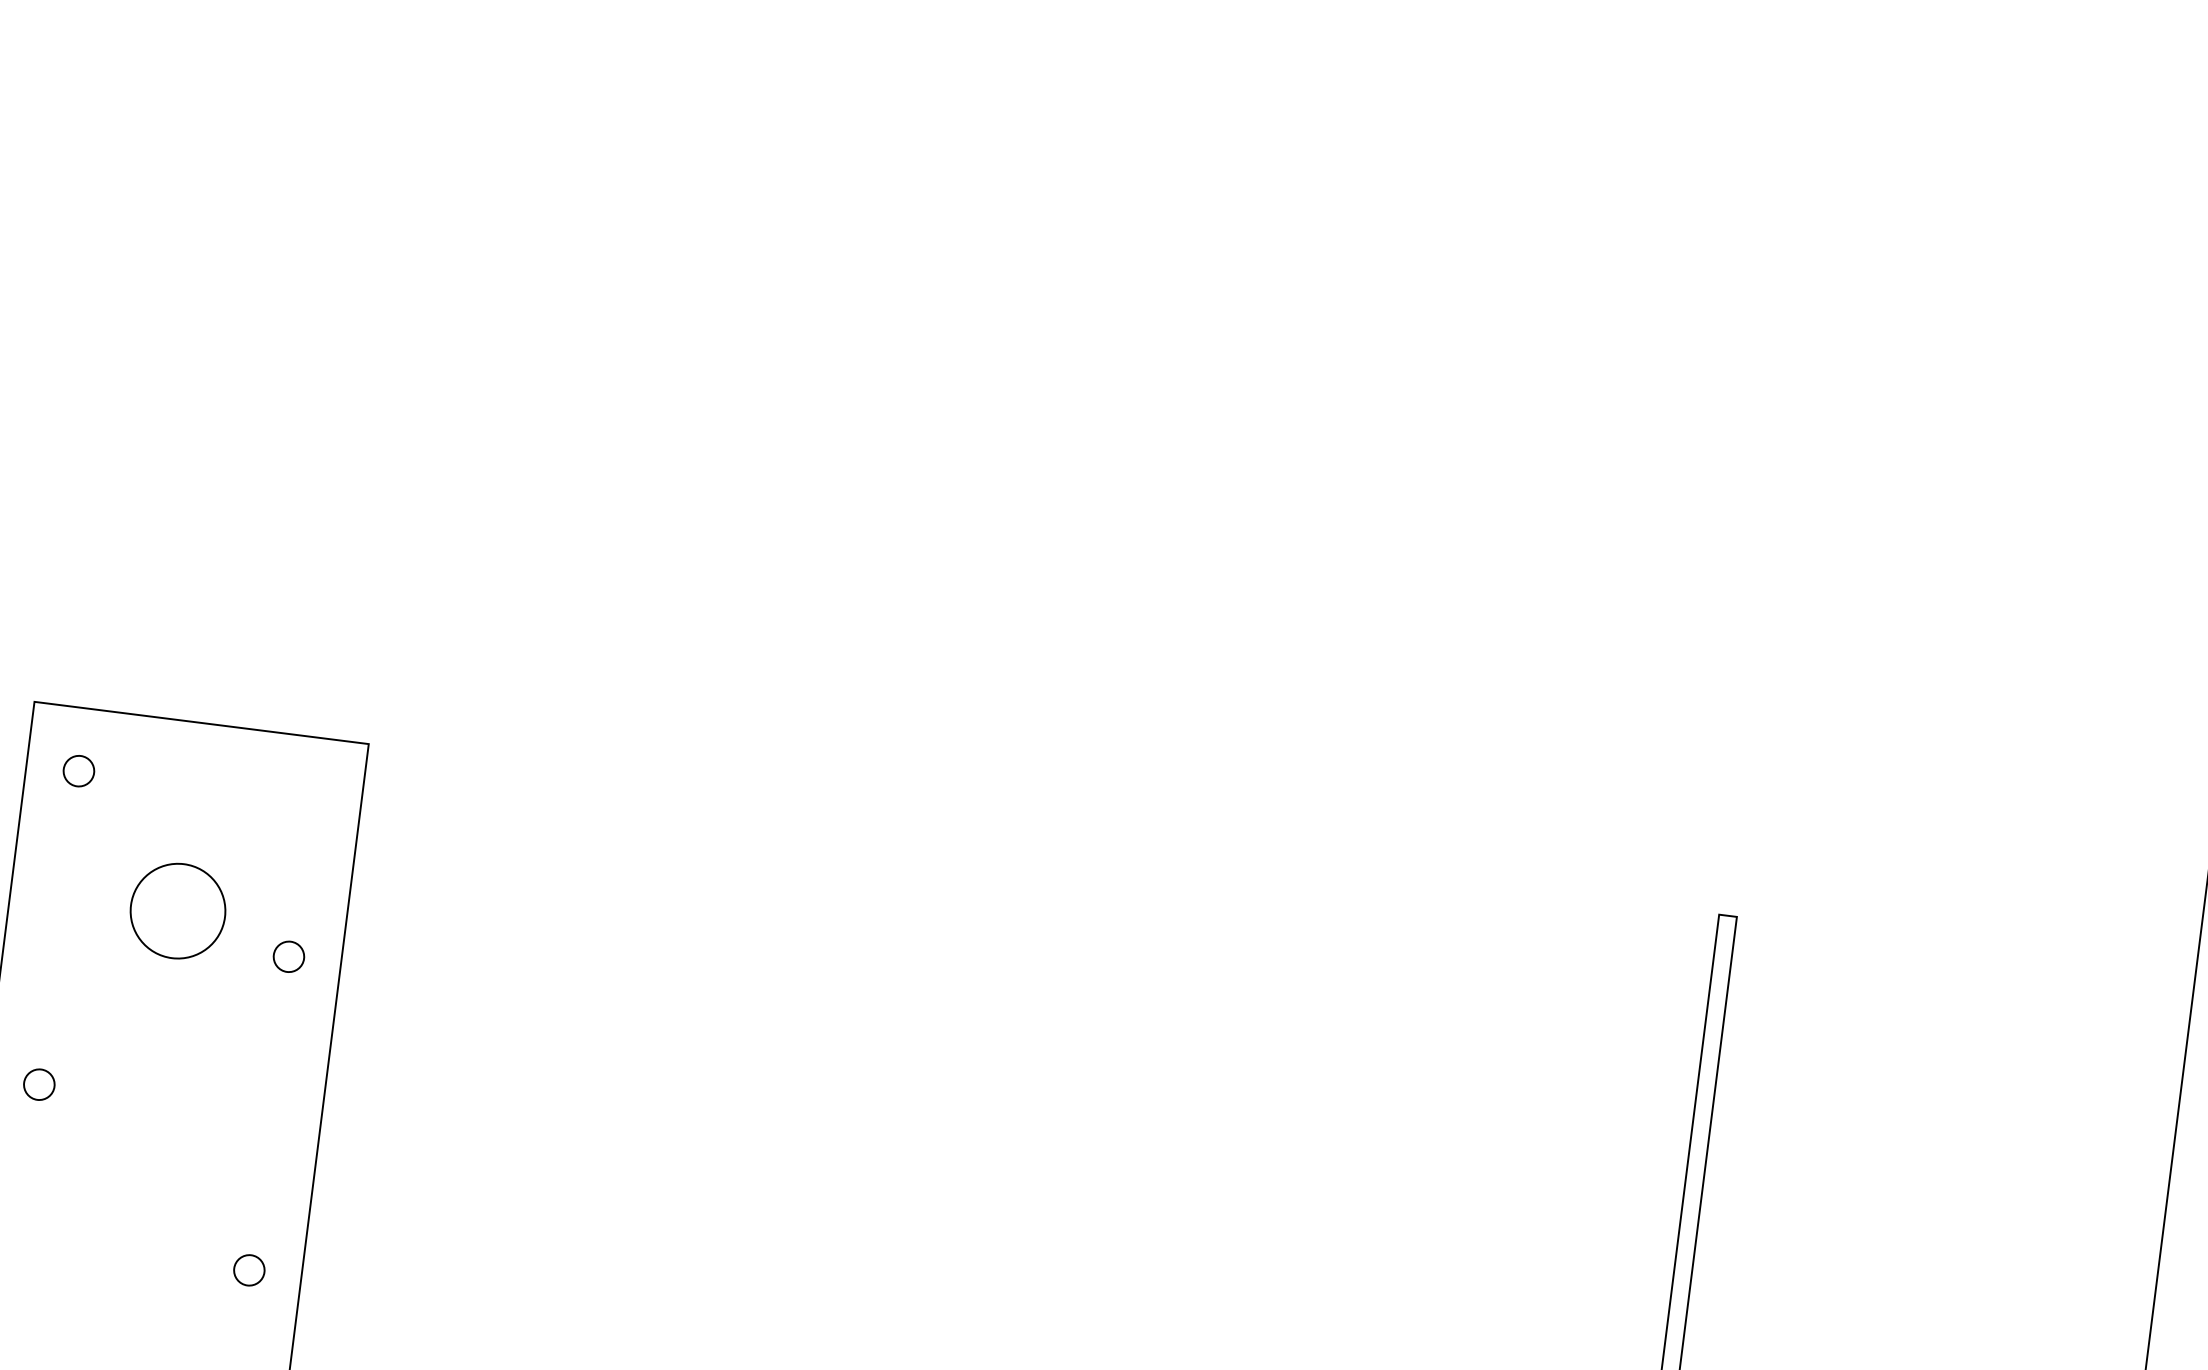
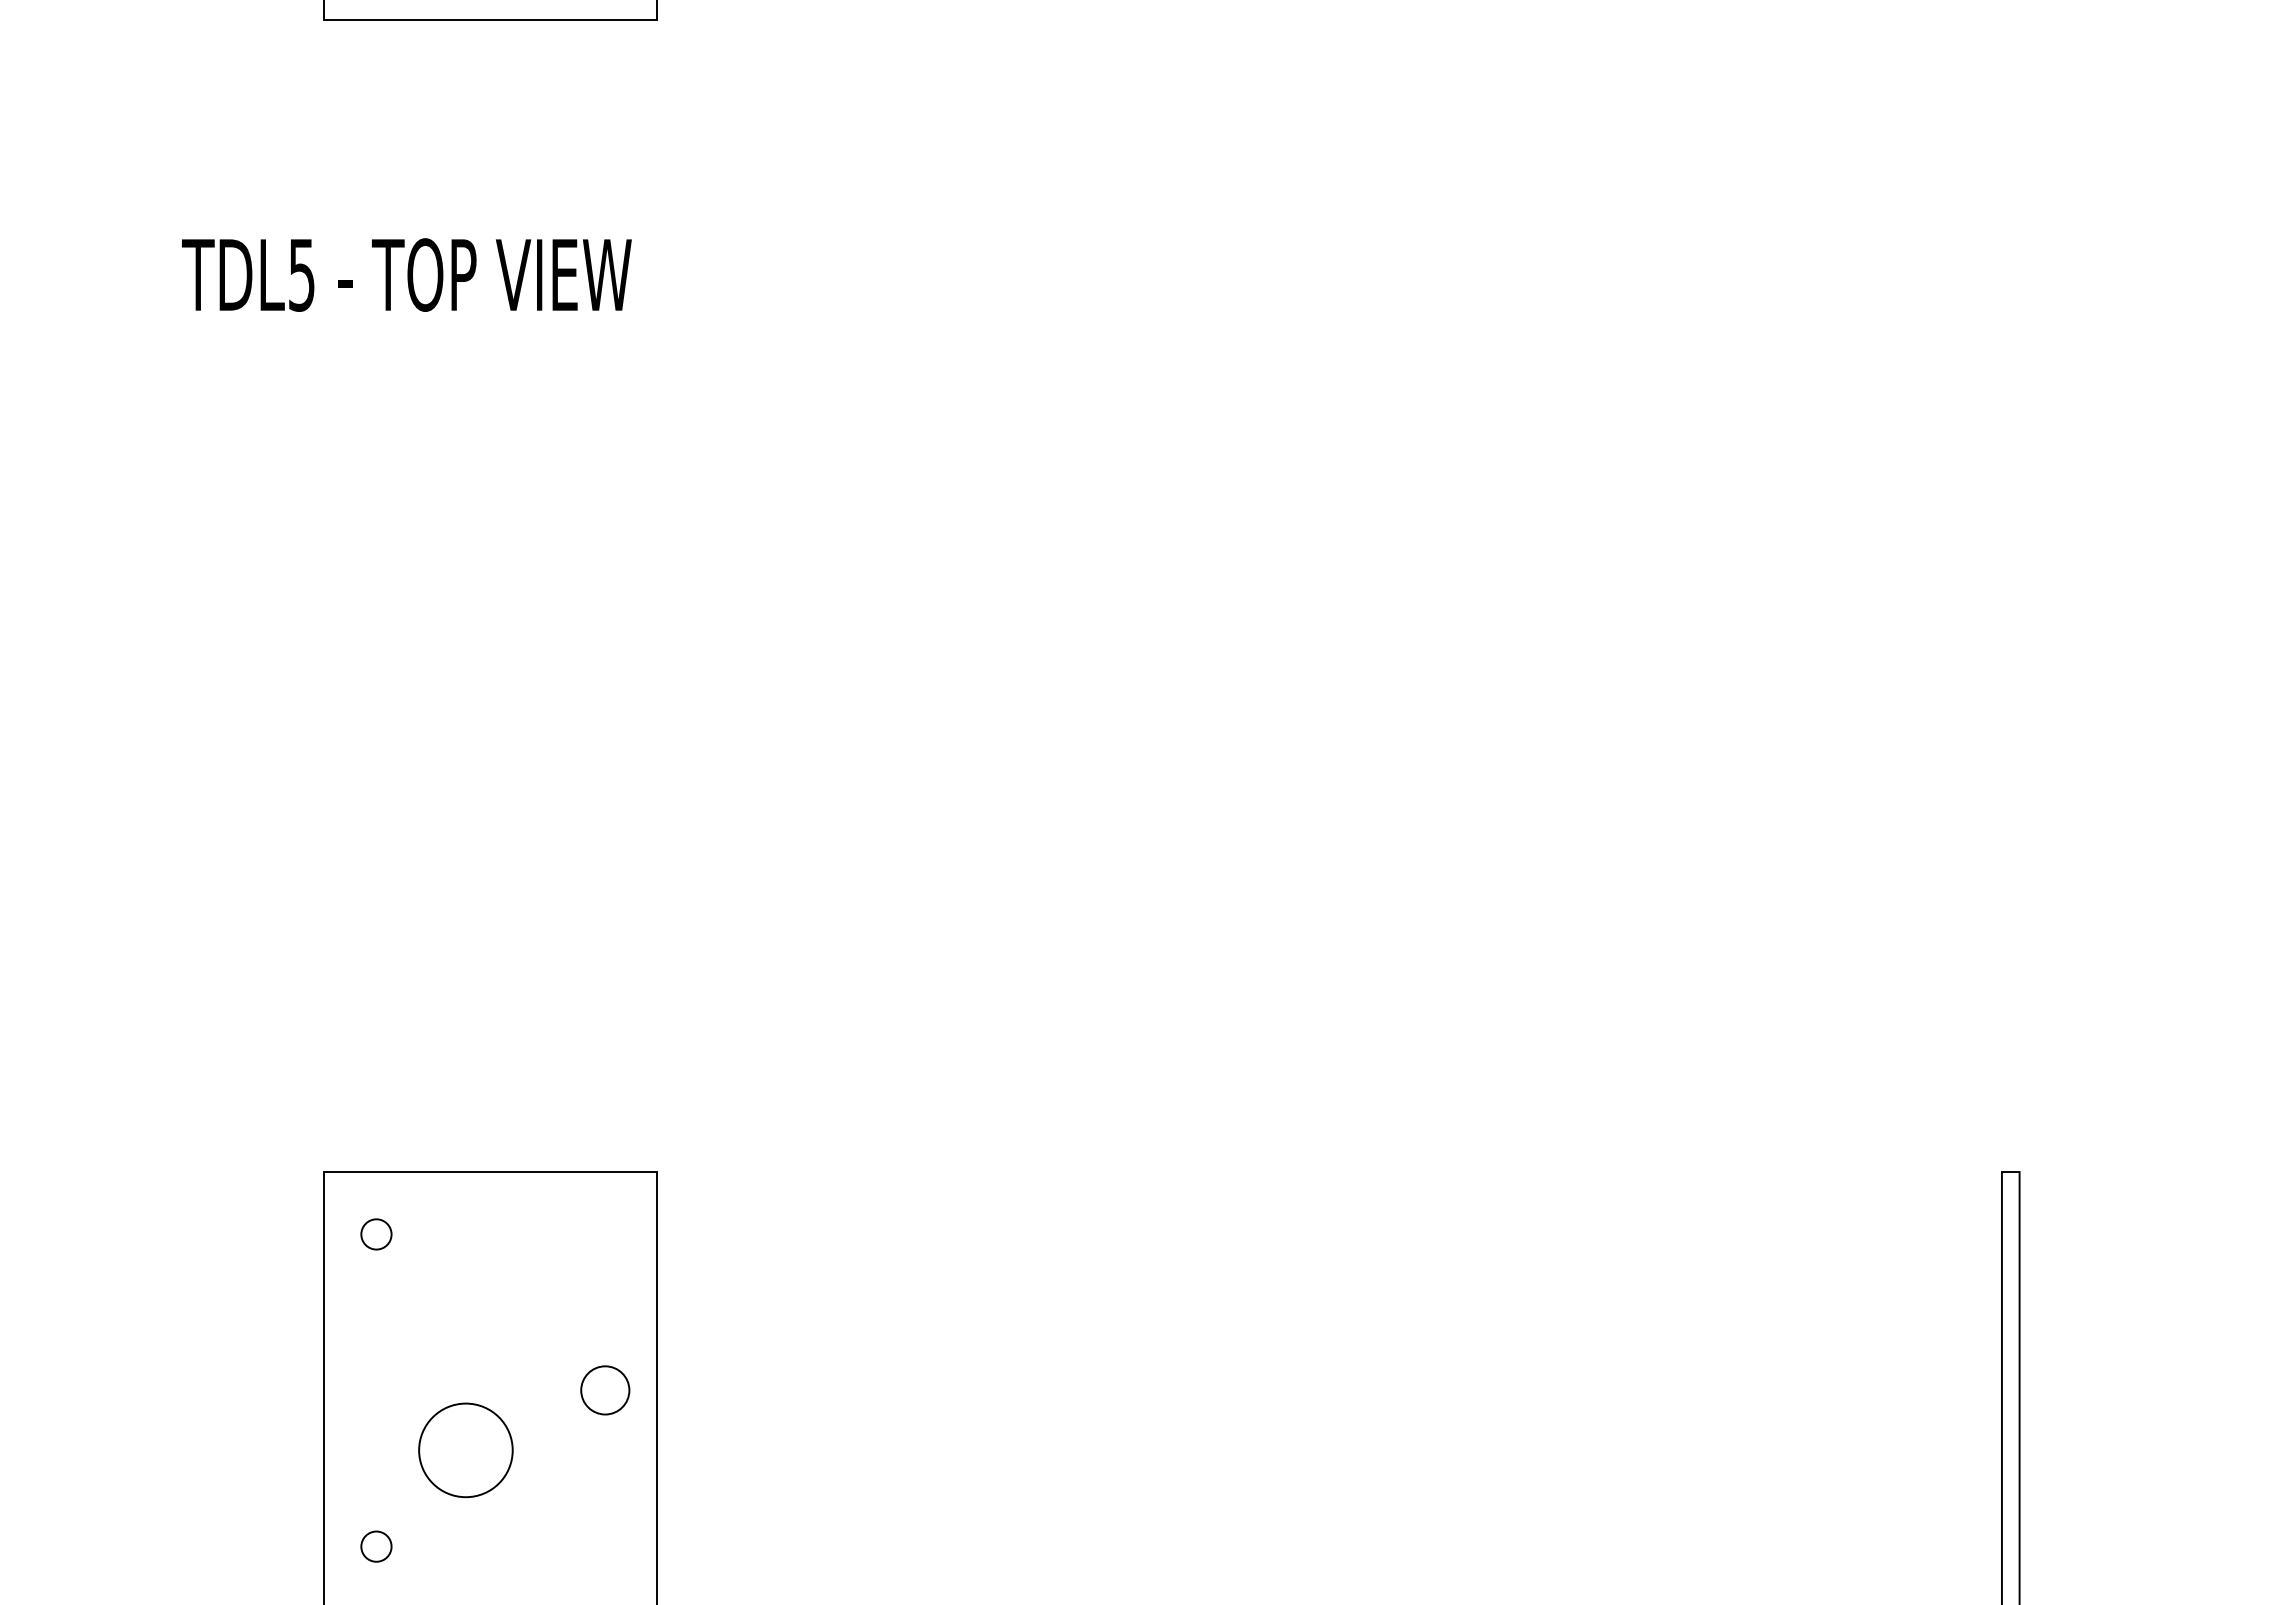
circle: (177, 911) -> (465, 1450), moved
circle: (289, 956) -> (605, 1390), size x1.6

